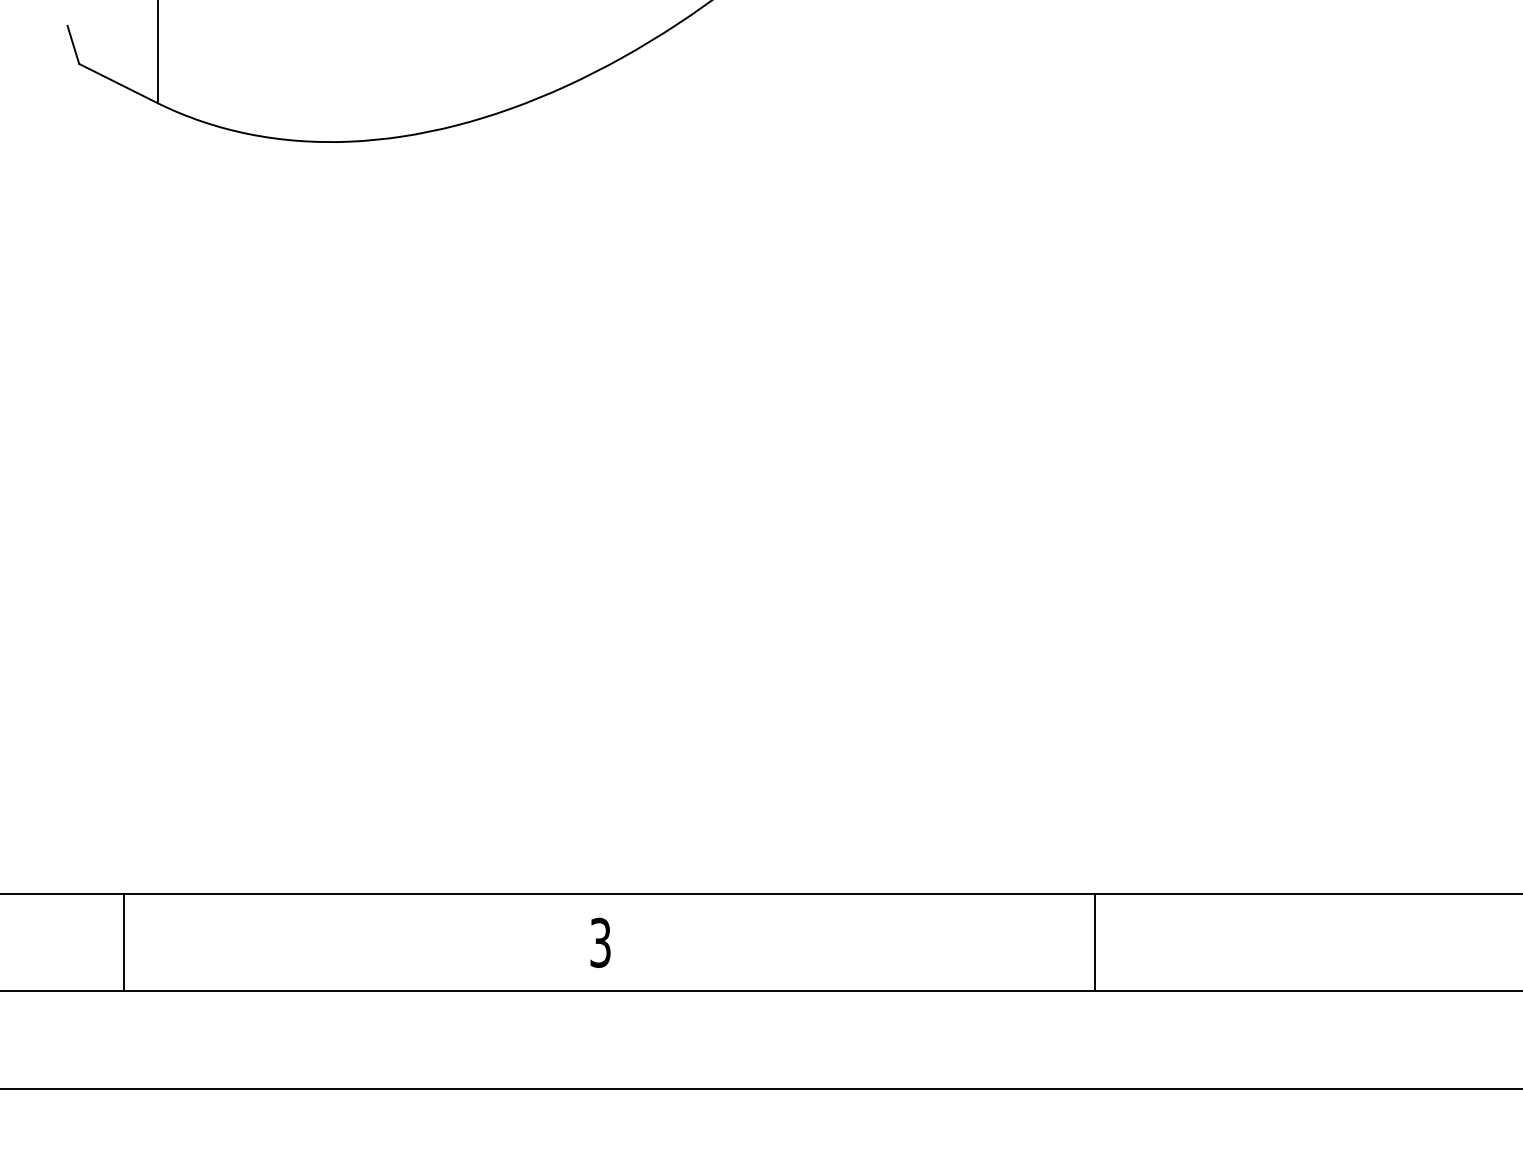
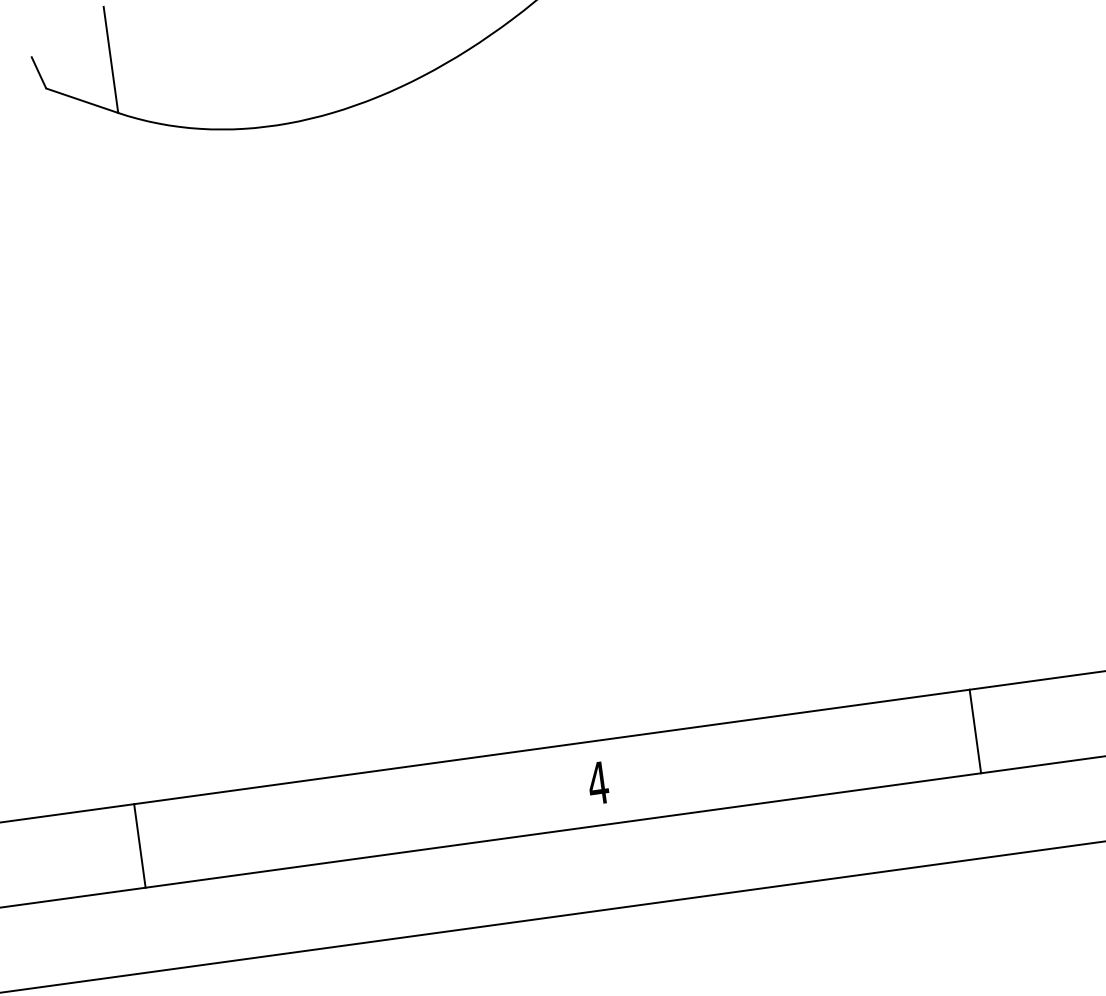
line: (123, 942) -> (139, 845), moved
text: (600, 942) -> (598, 782), 3 -> 4
line: (1094, 942) -> (974, 731), moved

